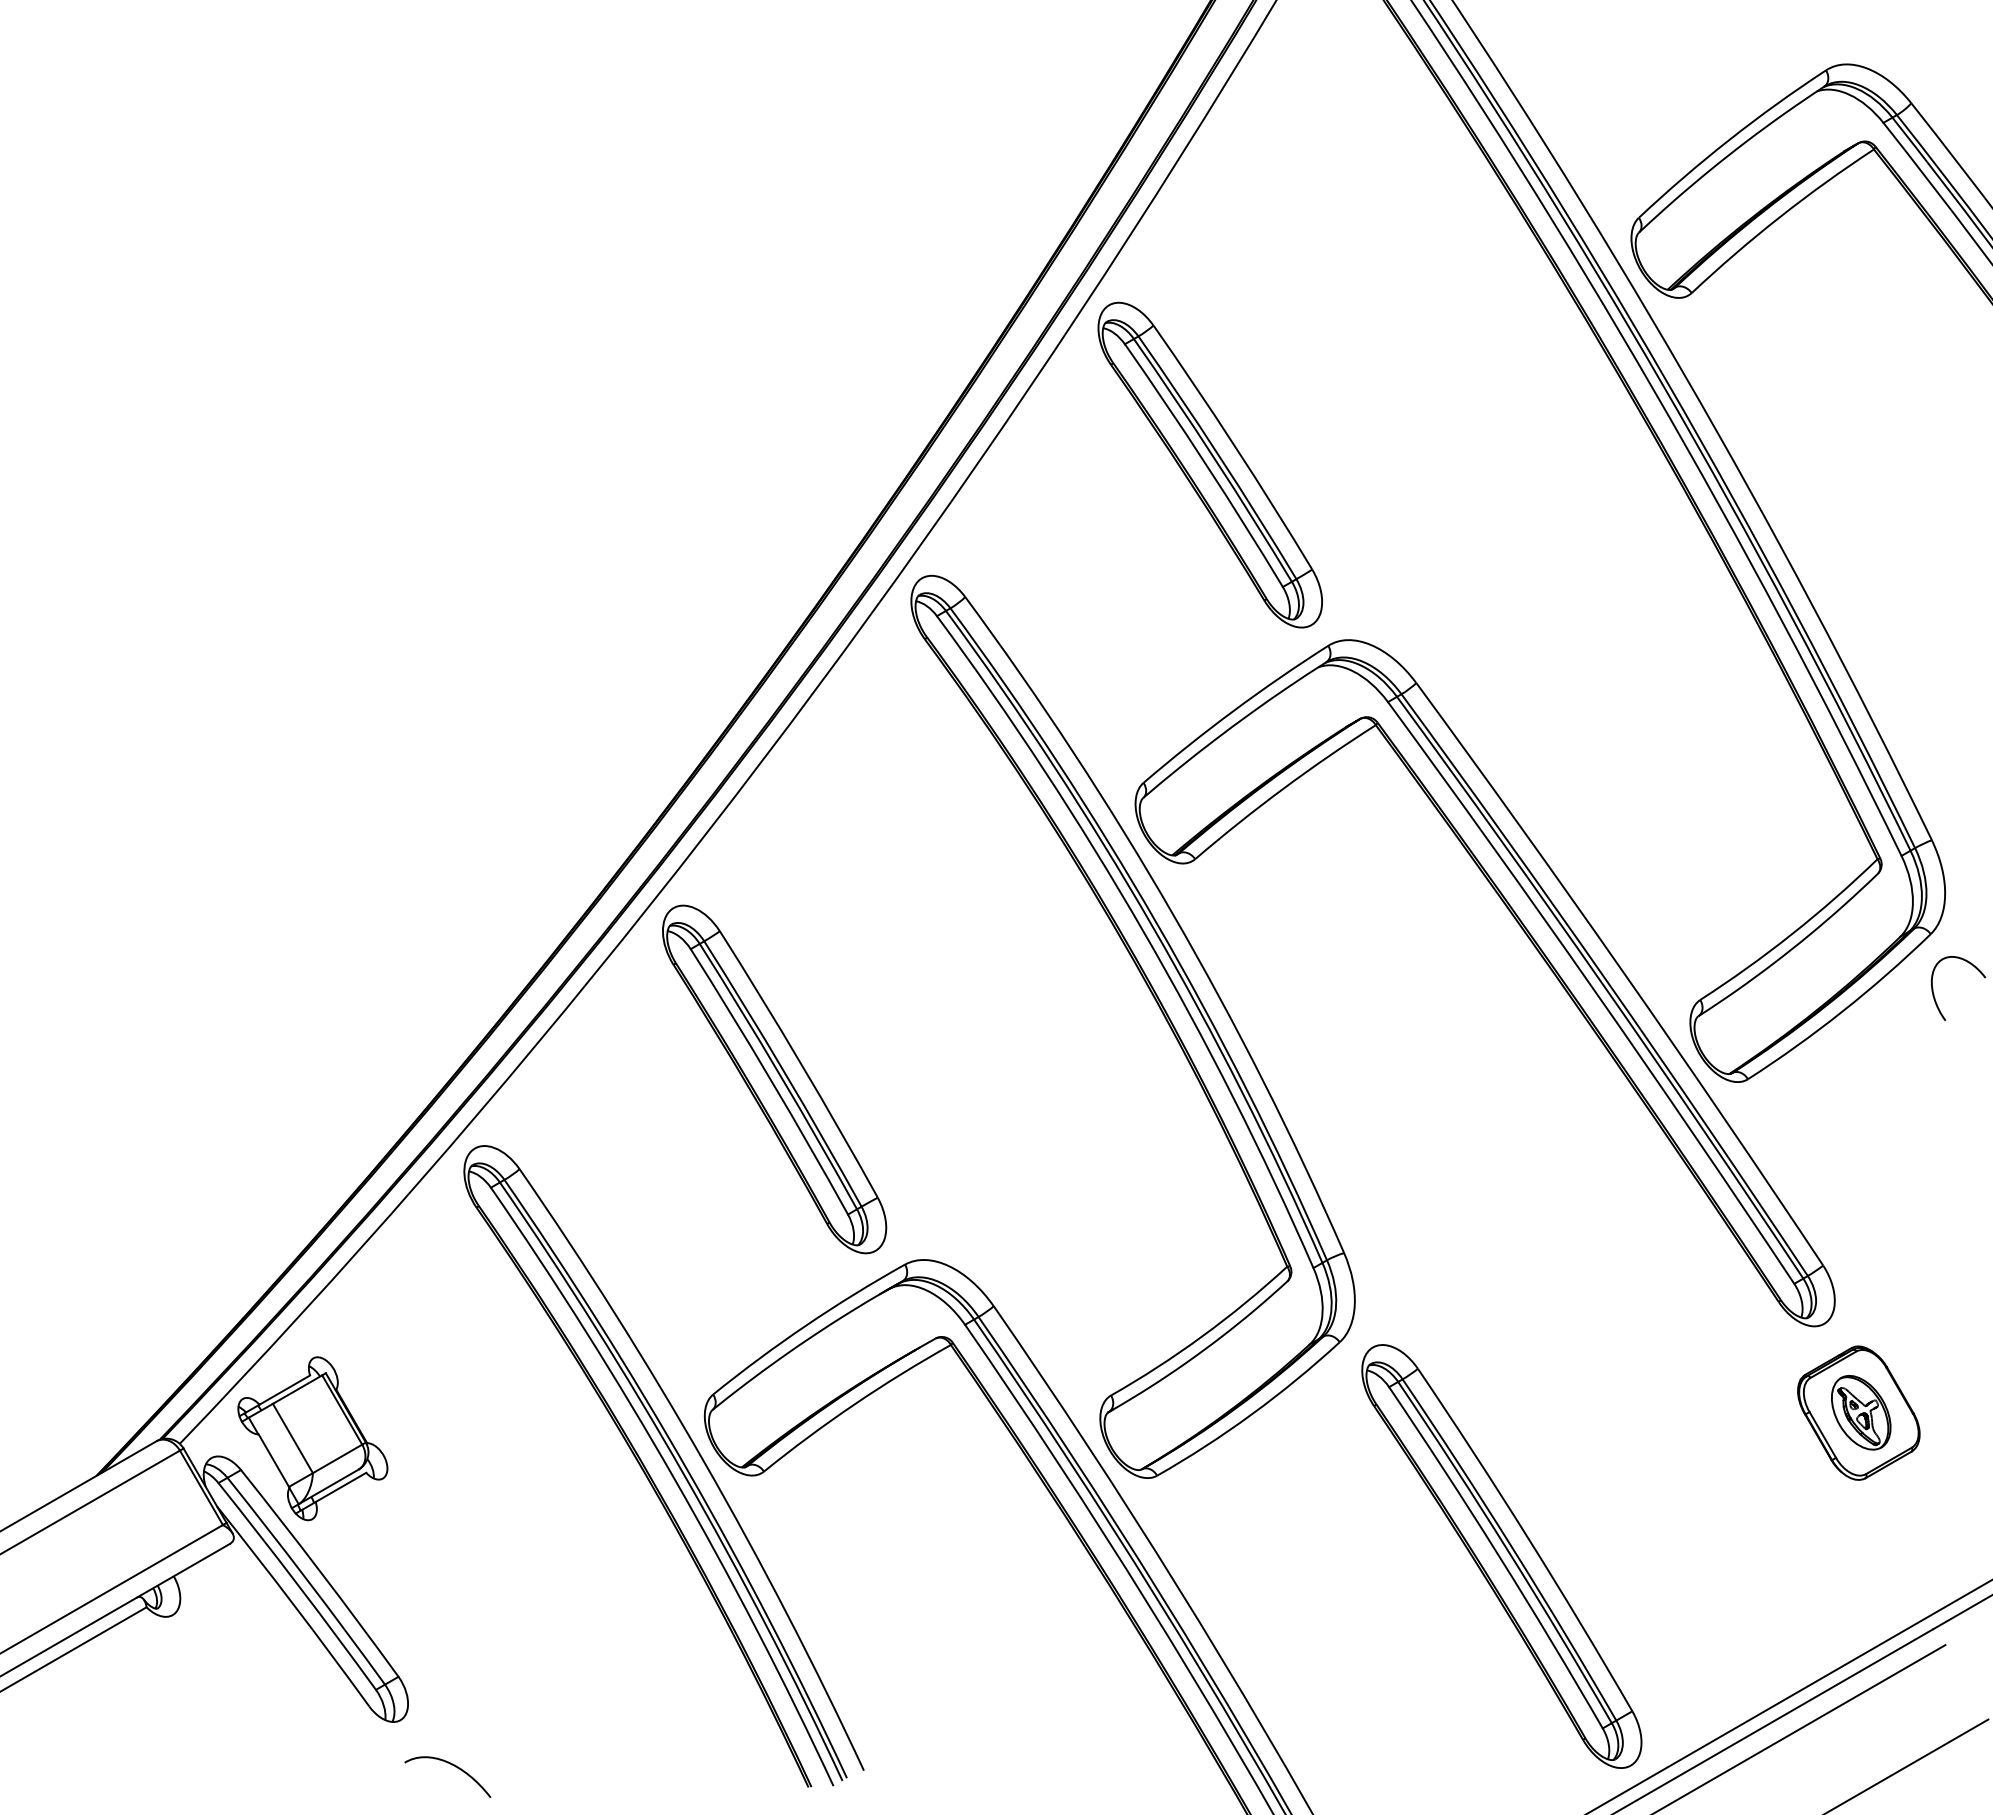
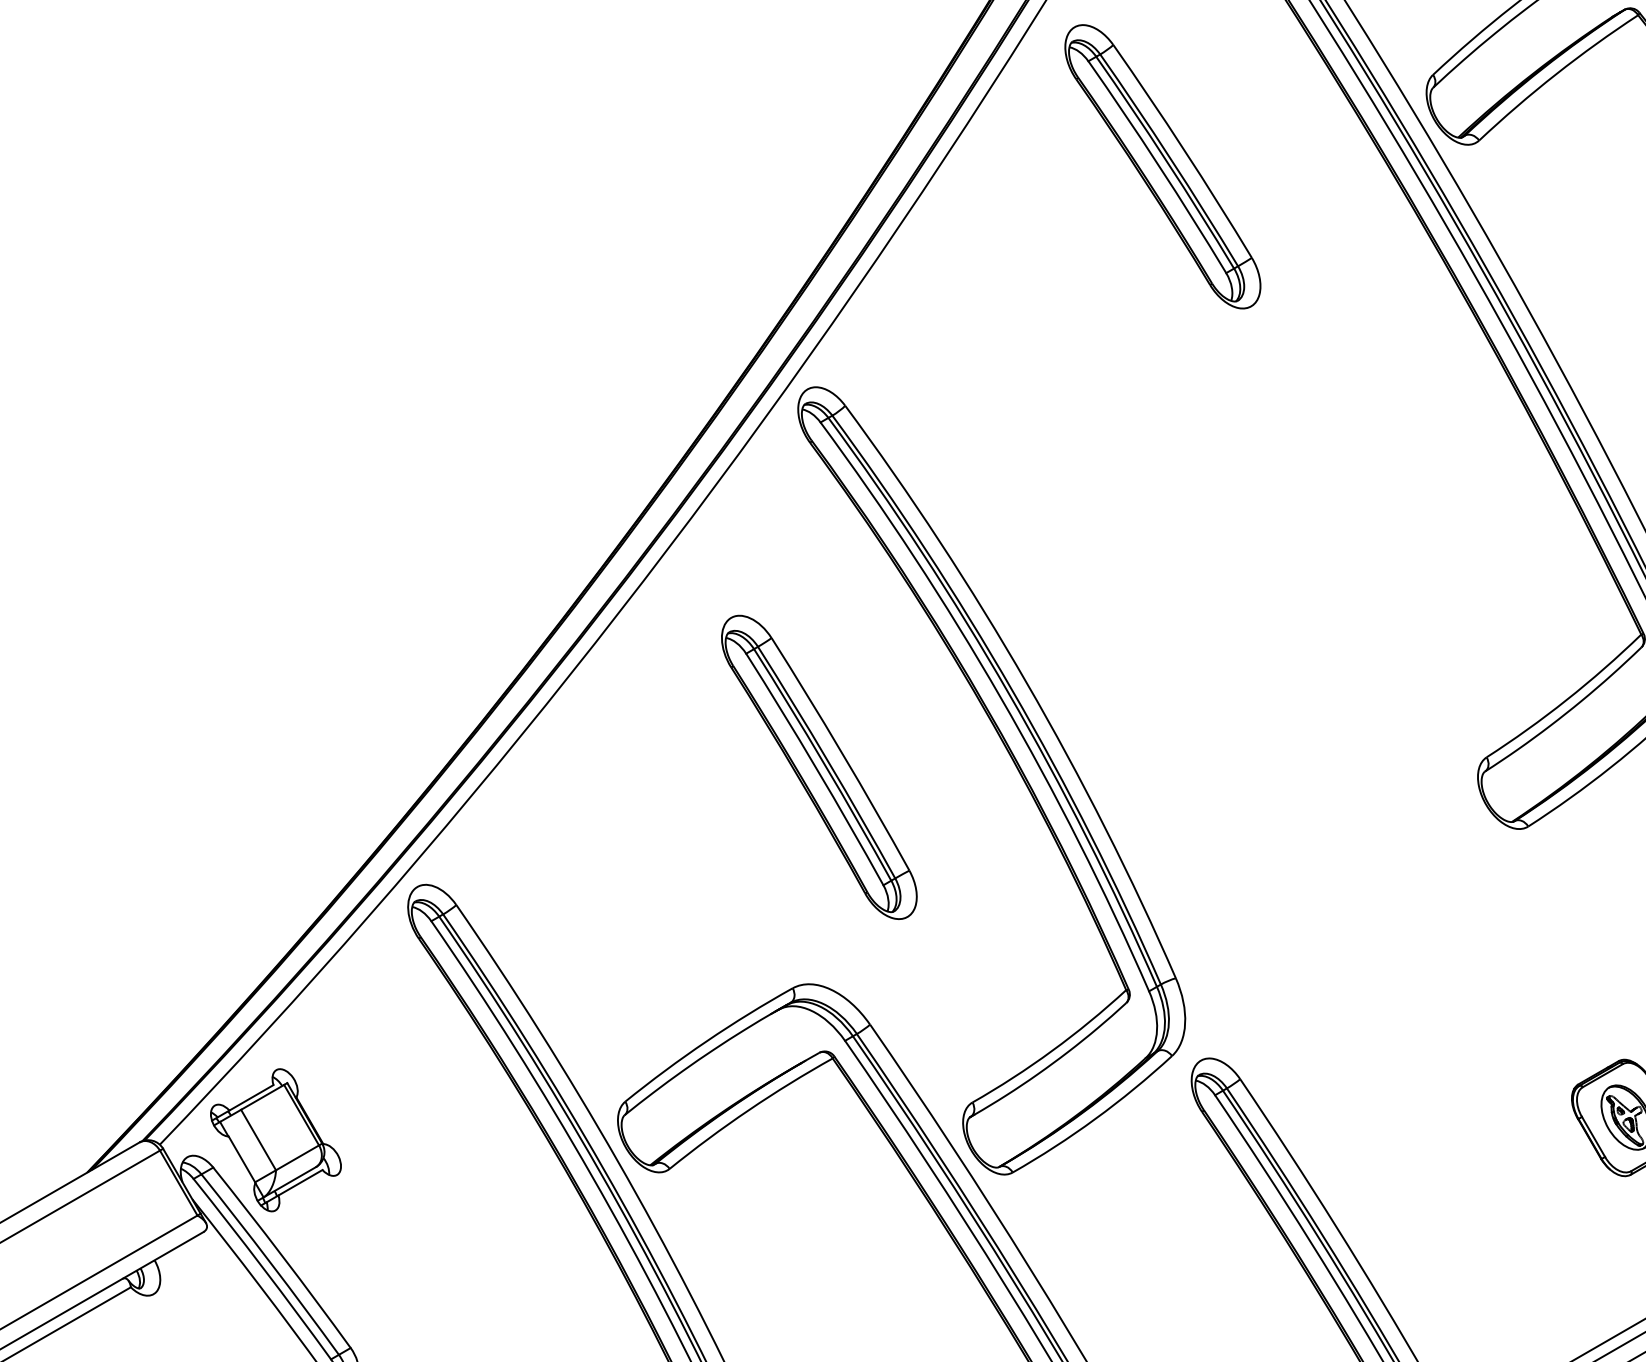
part: (1209, 464) -> (1162, 166), moved
part: (1536, 950) -> (1343, 714), removed
part: (774, 1079) -> (819, 767), moved

